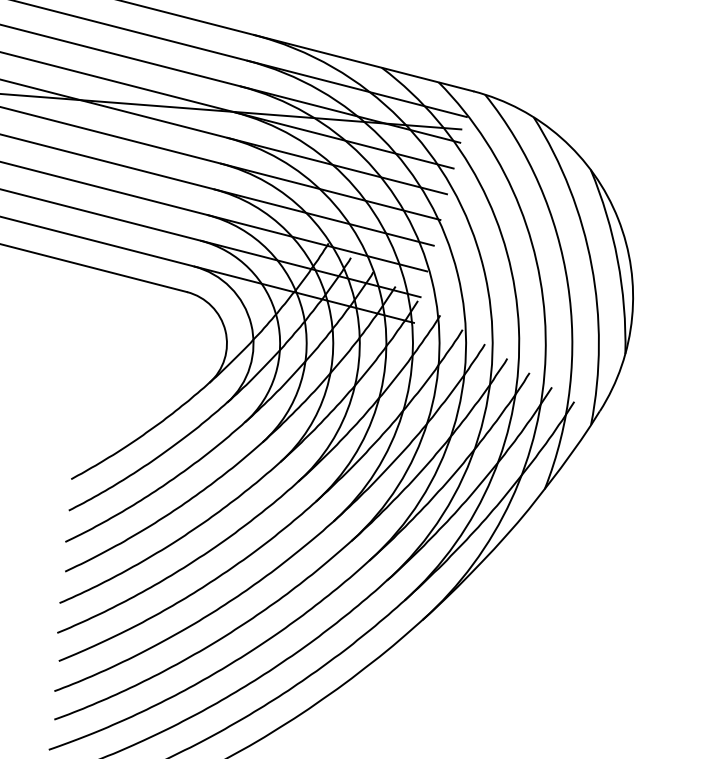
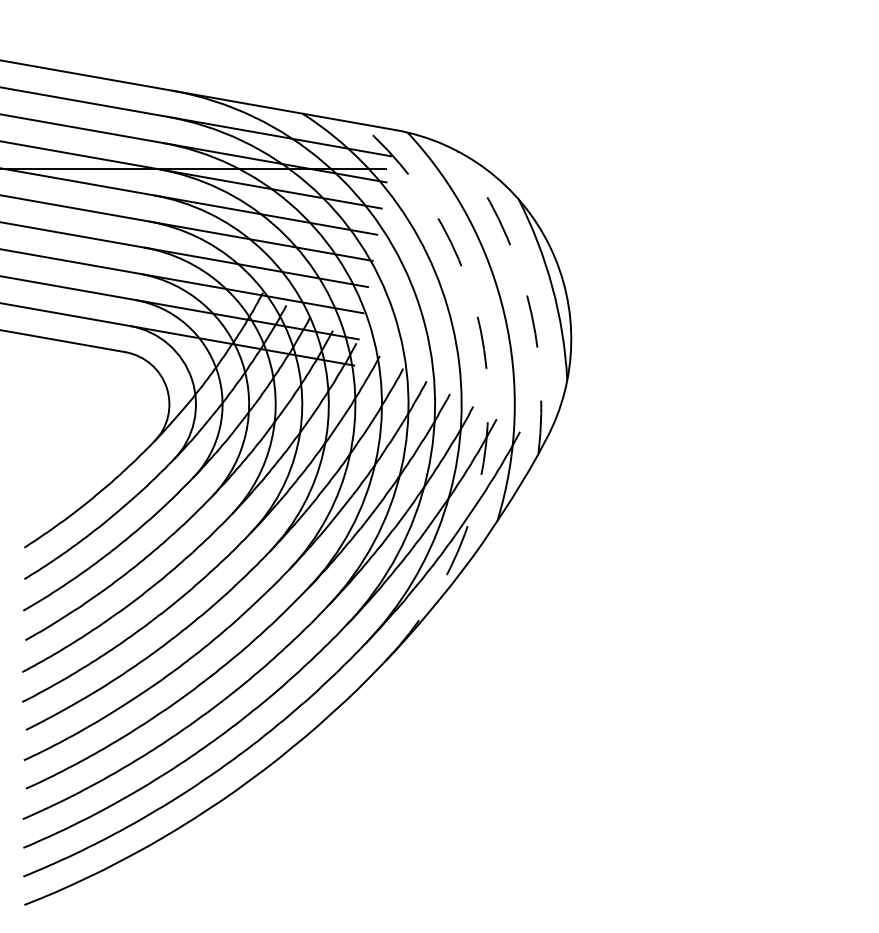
arc: (591, 265) -> (526, 294), solid -> dashed
arc: (545, 355) -> (487, 387), solid -> dashed

